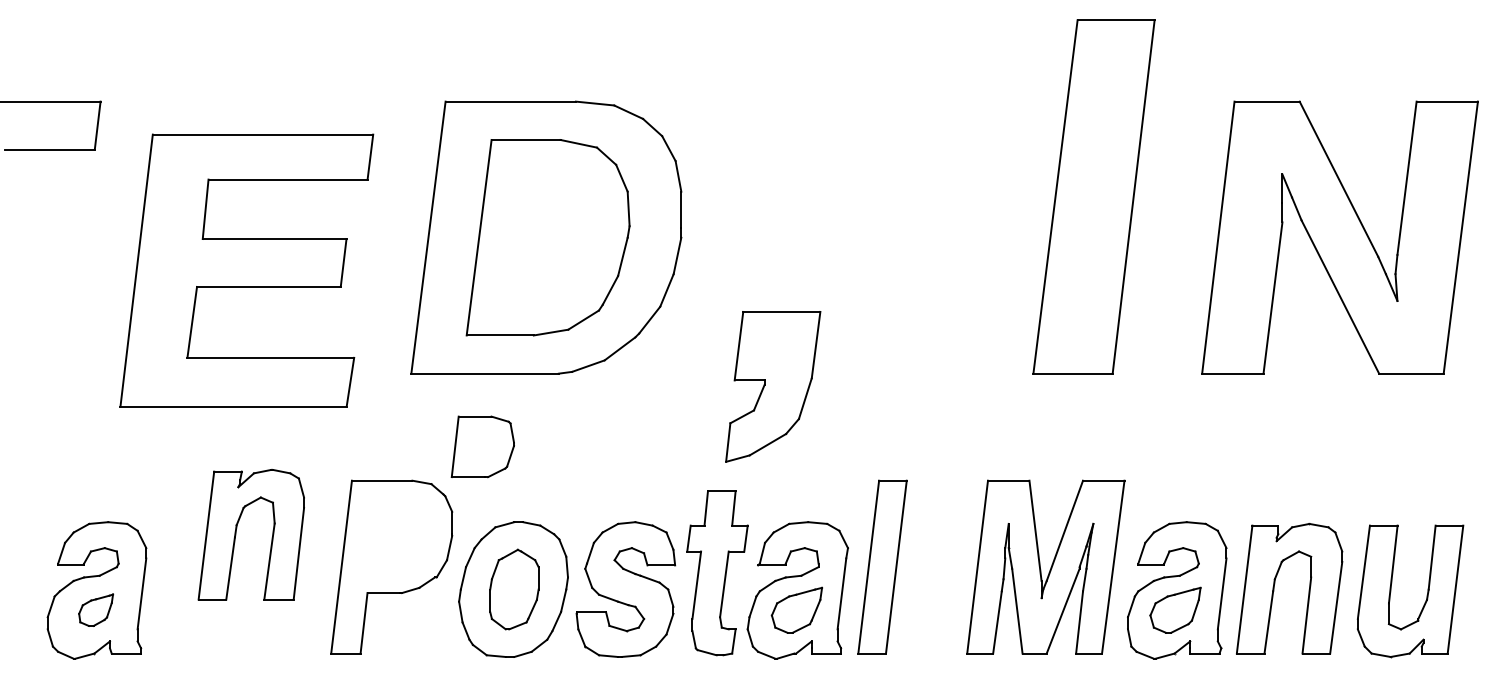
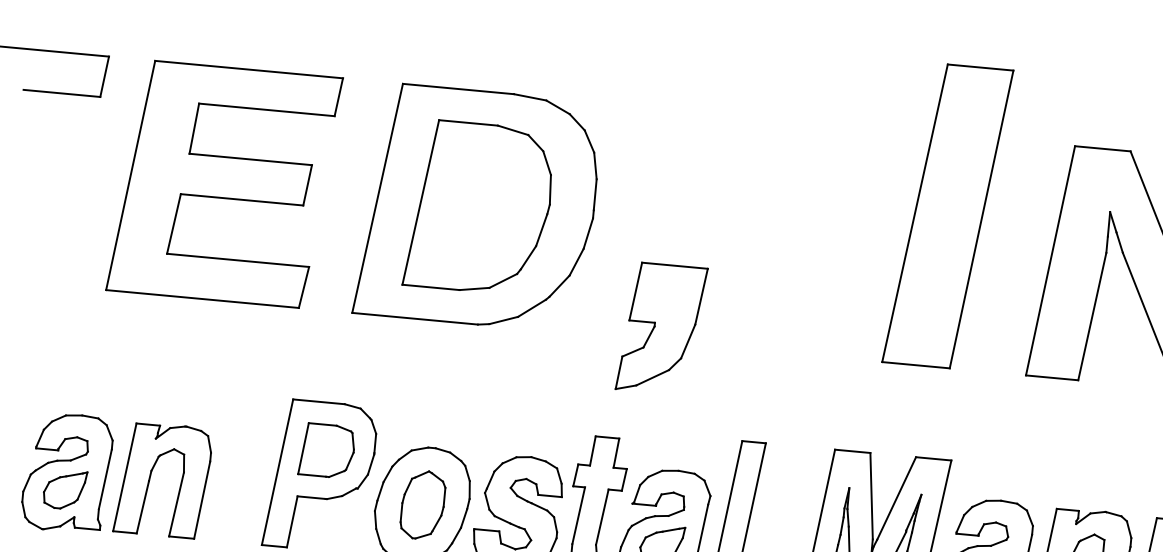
part: (246, 270) -> (224, 184), moved
part: (773, 386) -> (662, 328), moved
part: (482, 446) -> (326, 450), moved
part: (236, 534) -> (150, 478), moved
part: (95, 609) -> (64, 488), size x1.43

